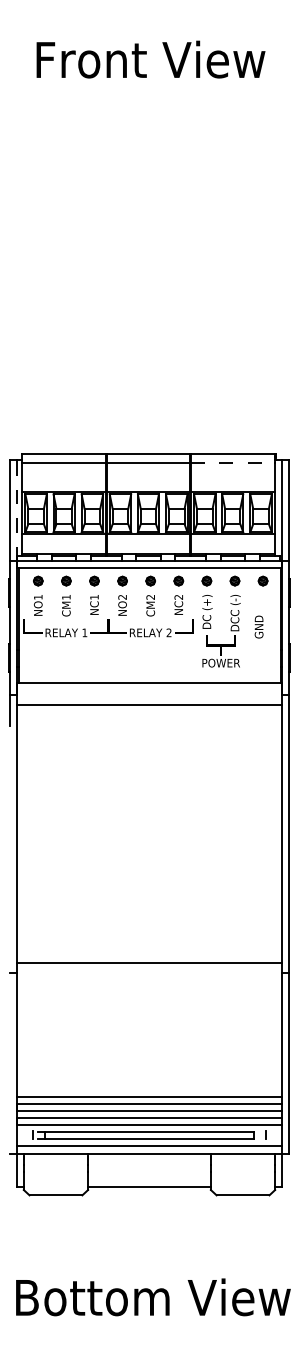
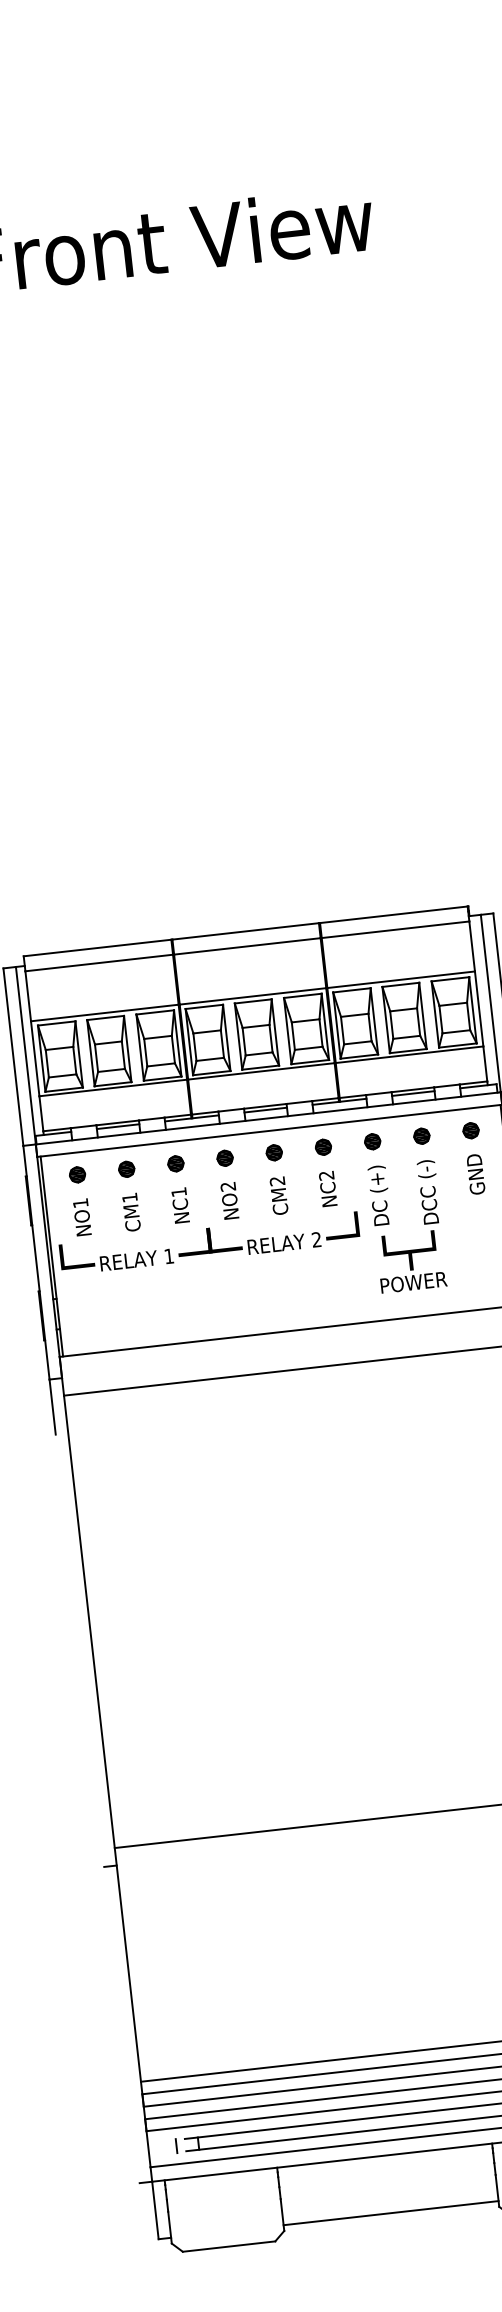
line: (233, 462) -> (395, 928), dashed -> solid
line: (16, 510) -> (25, 1055), dashed -> solid
text: (258, 626) -> (474, 1173), moved

